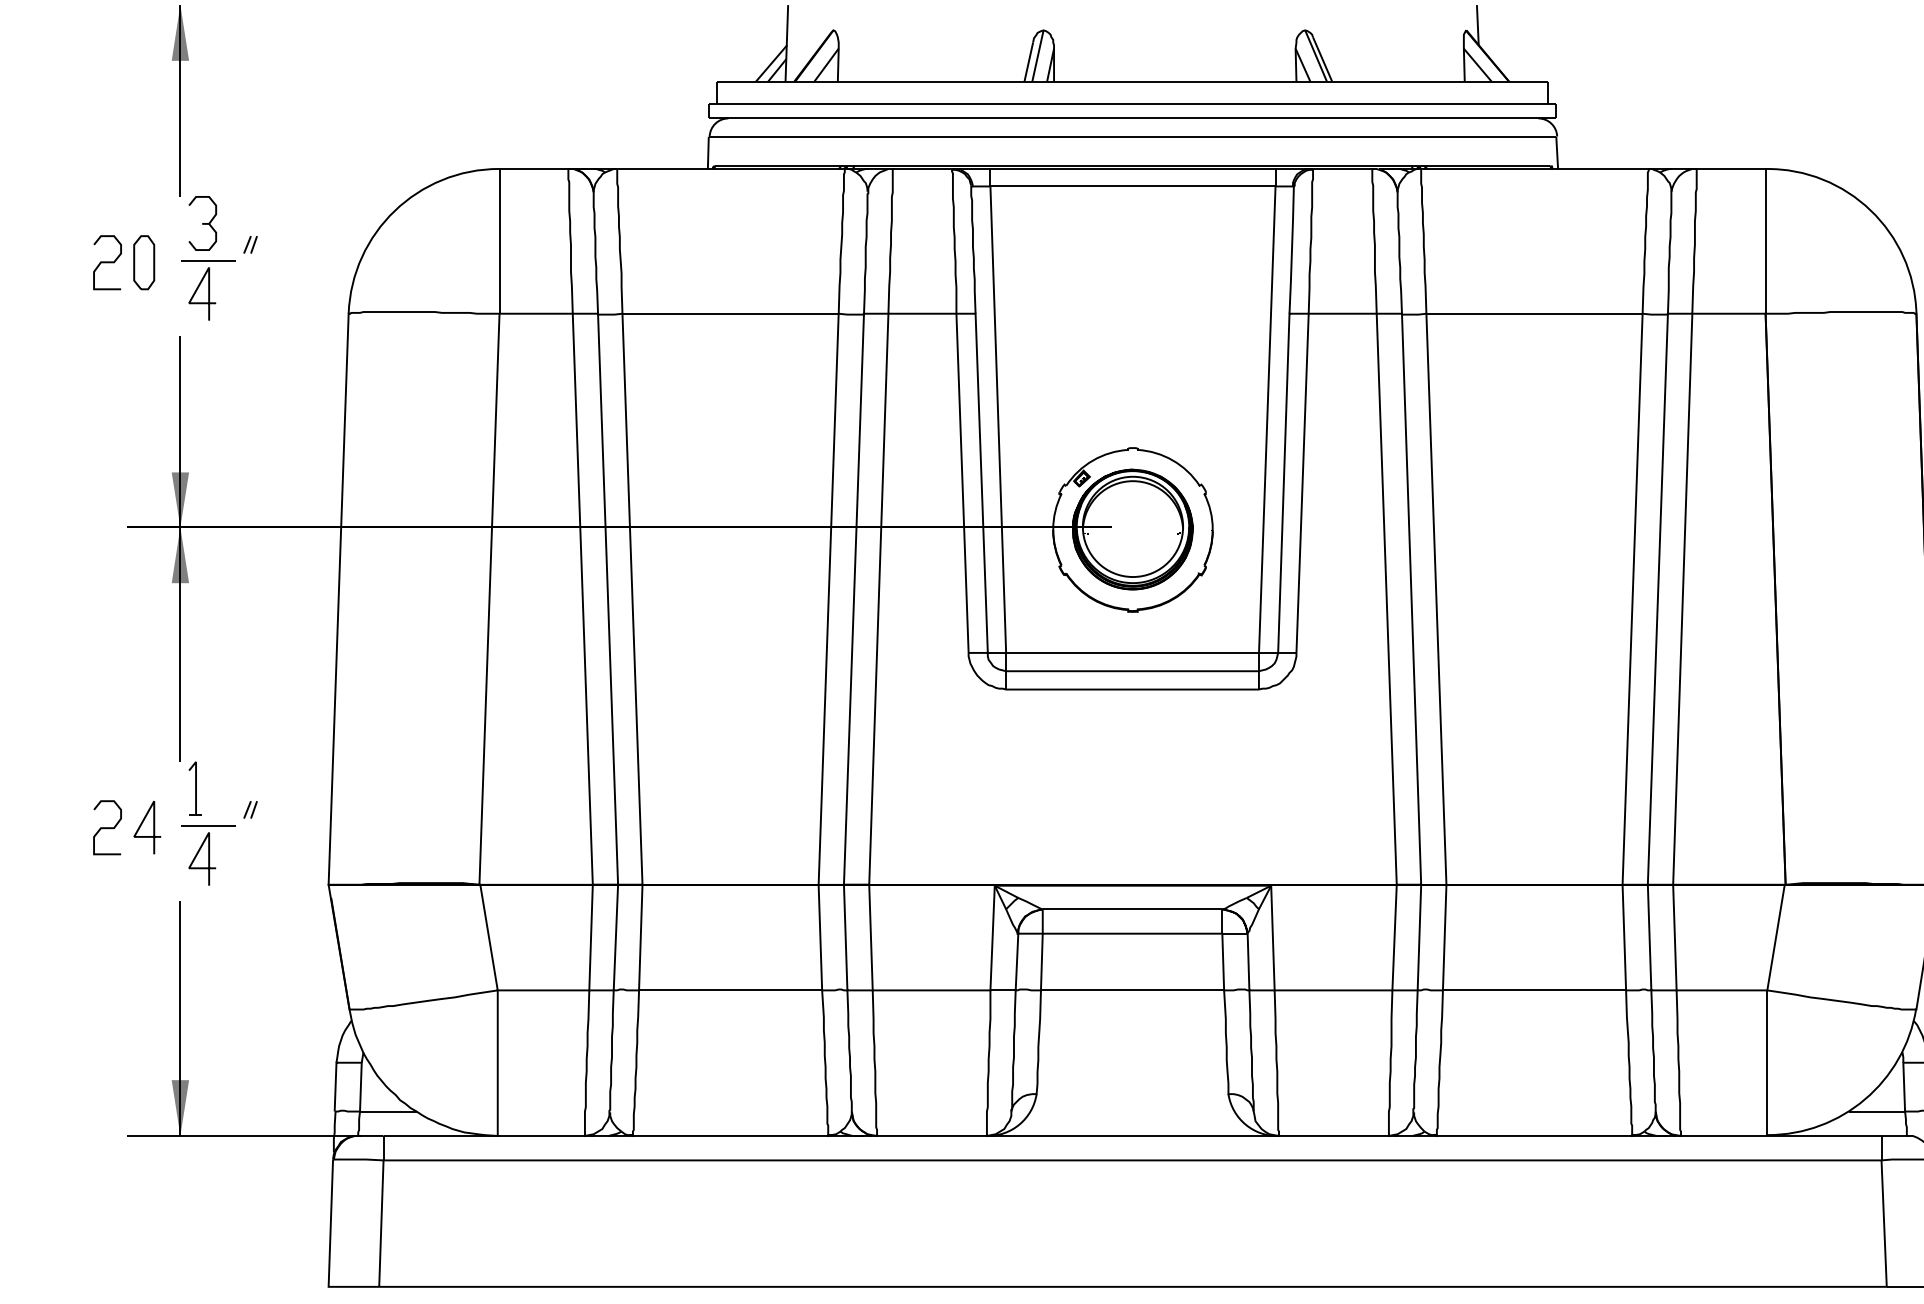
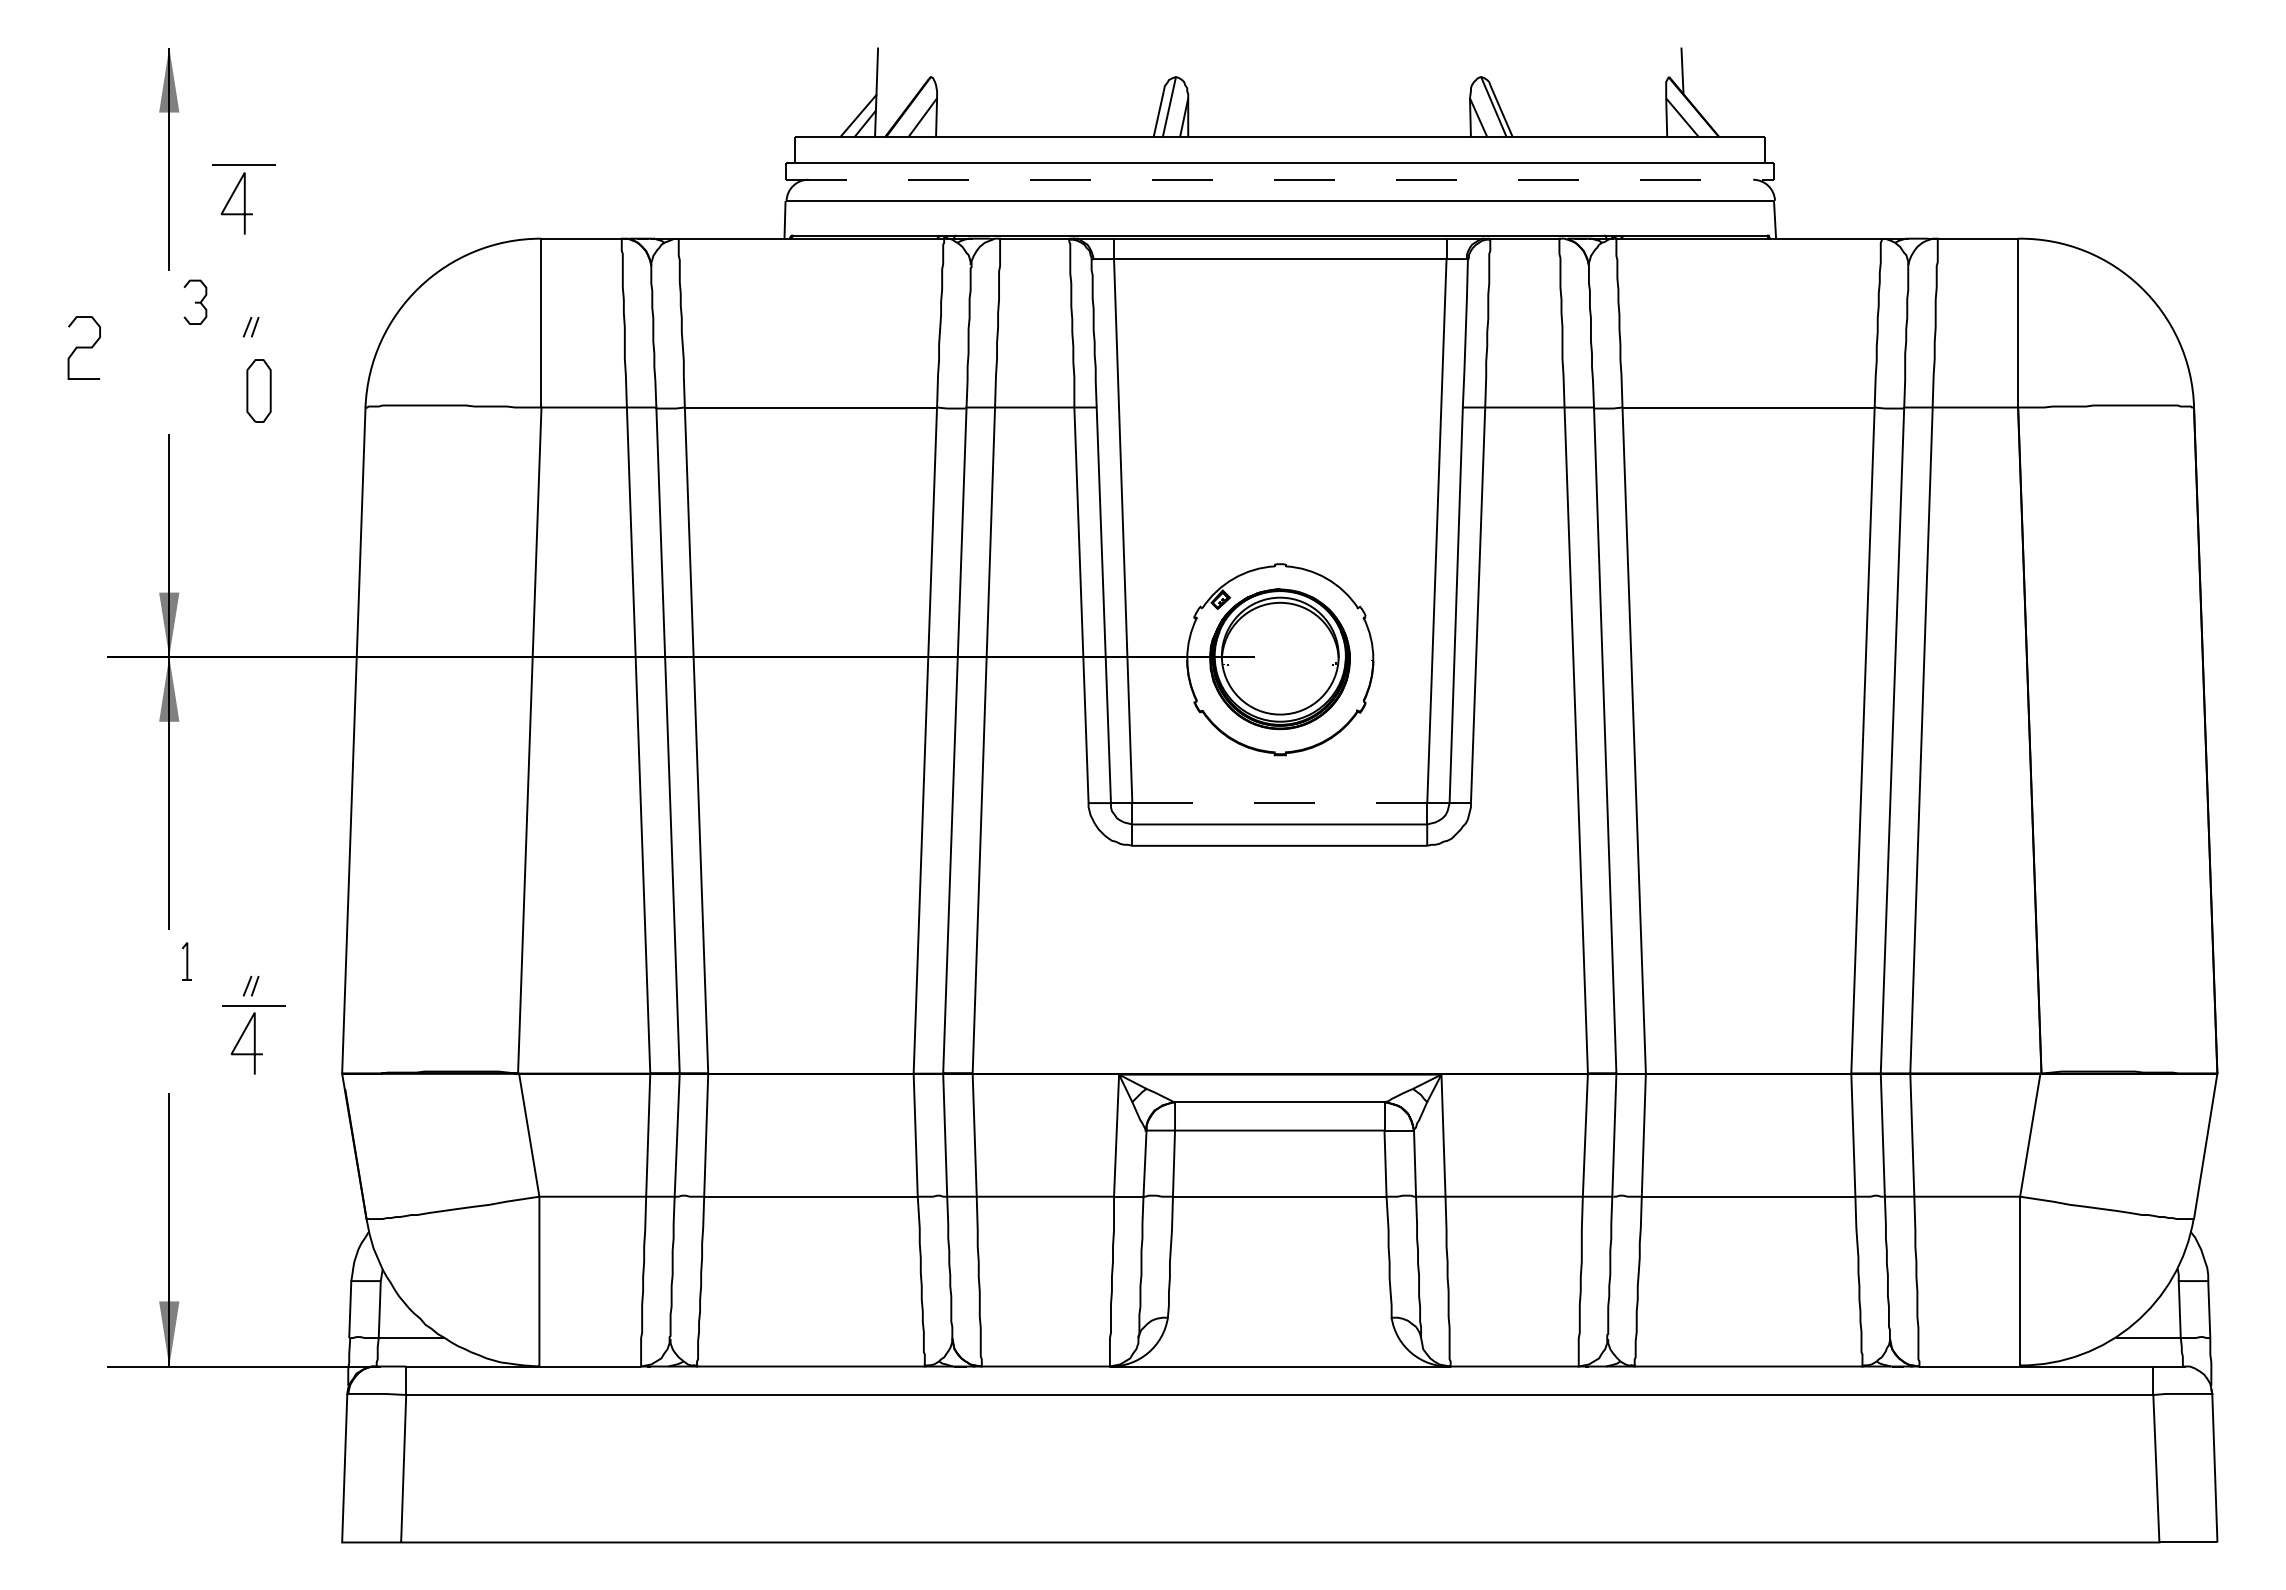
line: (1133, 118) -> (1280, 179), solid -> dashed
part: (202, 223) -> (195, 302), size x0.7
part: (143, 262) -> (258, 390), moved
part: (208, 290) -> (243, 199), moved
line: (1133, 653) -> (1280, 803), solid -> dashed
part: (195, 788) -> (186, 961), size x0.6
line: (142, 824) -> (124, 1003), removed
curve: (106, 827) -> (83, 1006), removed
part: (208, 855) -> (253, 1039), moved

